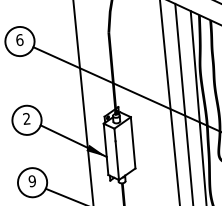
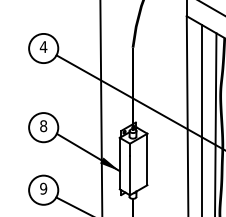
text: (19, 39) -> (43, 46), 6 -> 4
text: (26, 119) -> (43, 126), 2 -> 8

